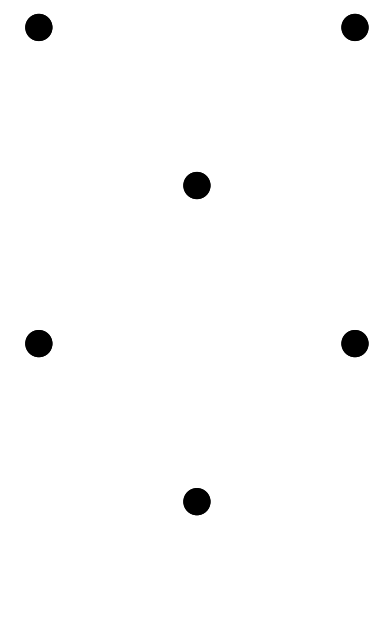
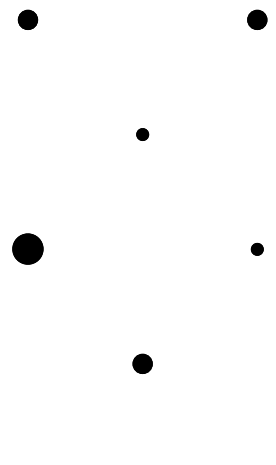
part: (196, 185) -> (142, 134), size x0.6
part: (38, 343) -> (27, 249), size x1.6
part: (354, 343) -> (256, 249), size x0.6

